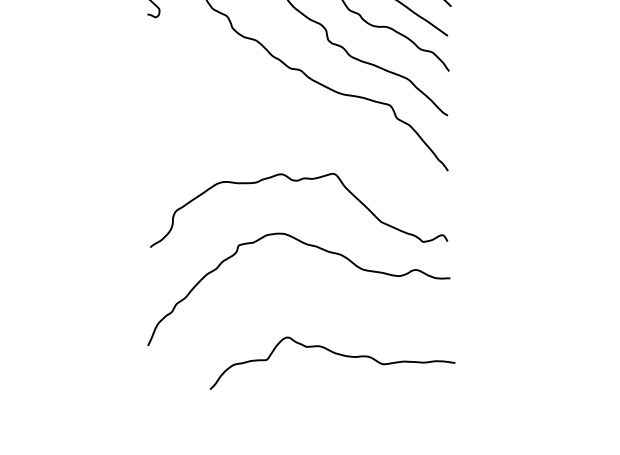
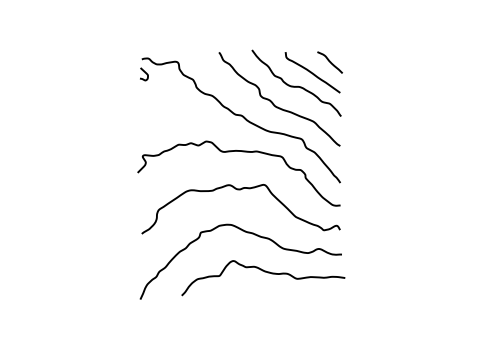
curve: (301, 125) -> (242, 152), added
curve: (334, 354) -> (264, 272), moved

